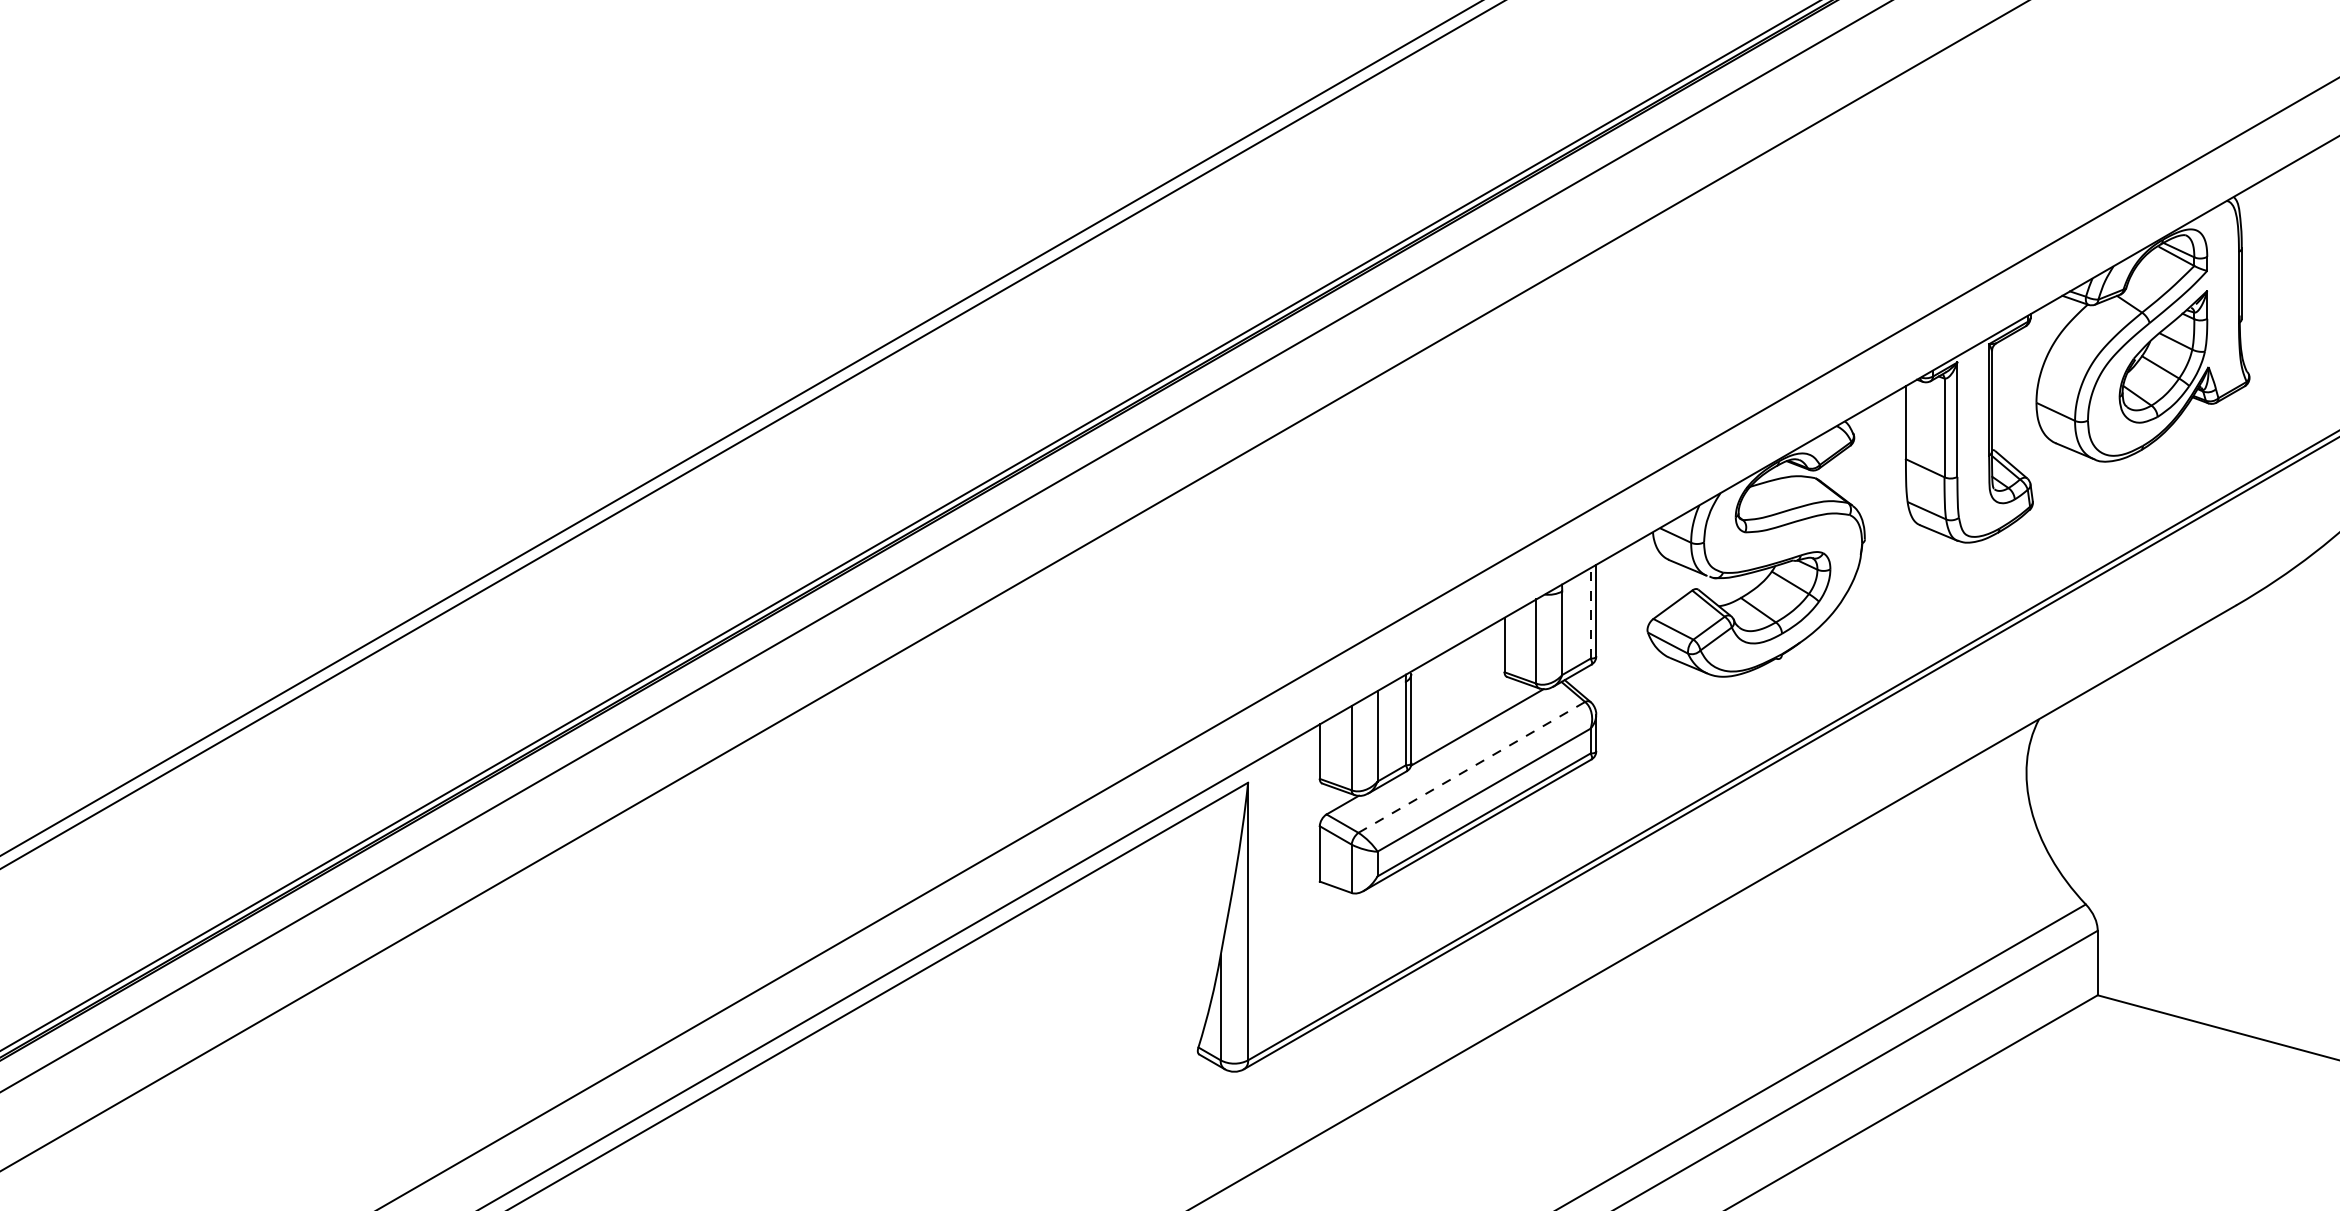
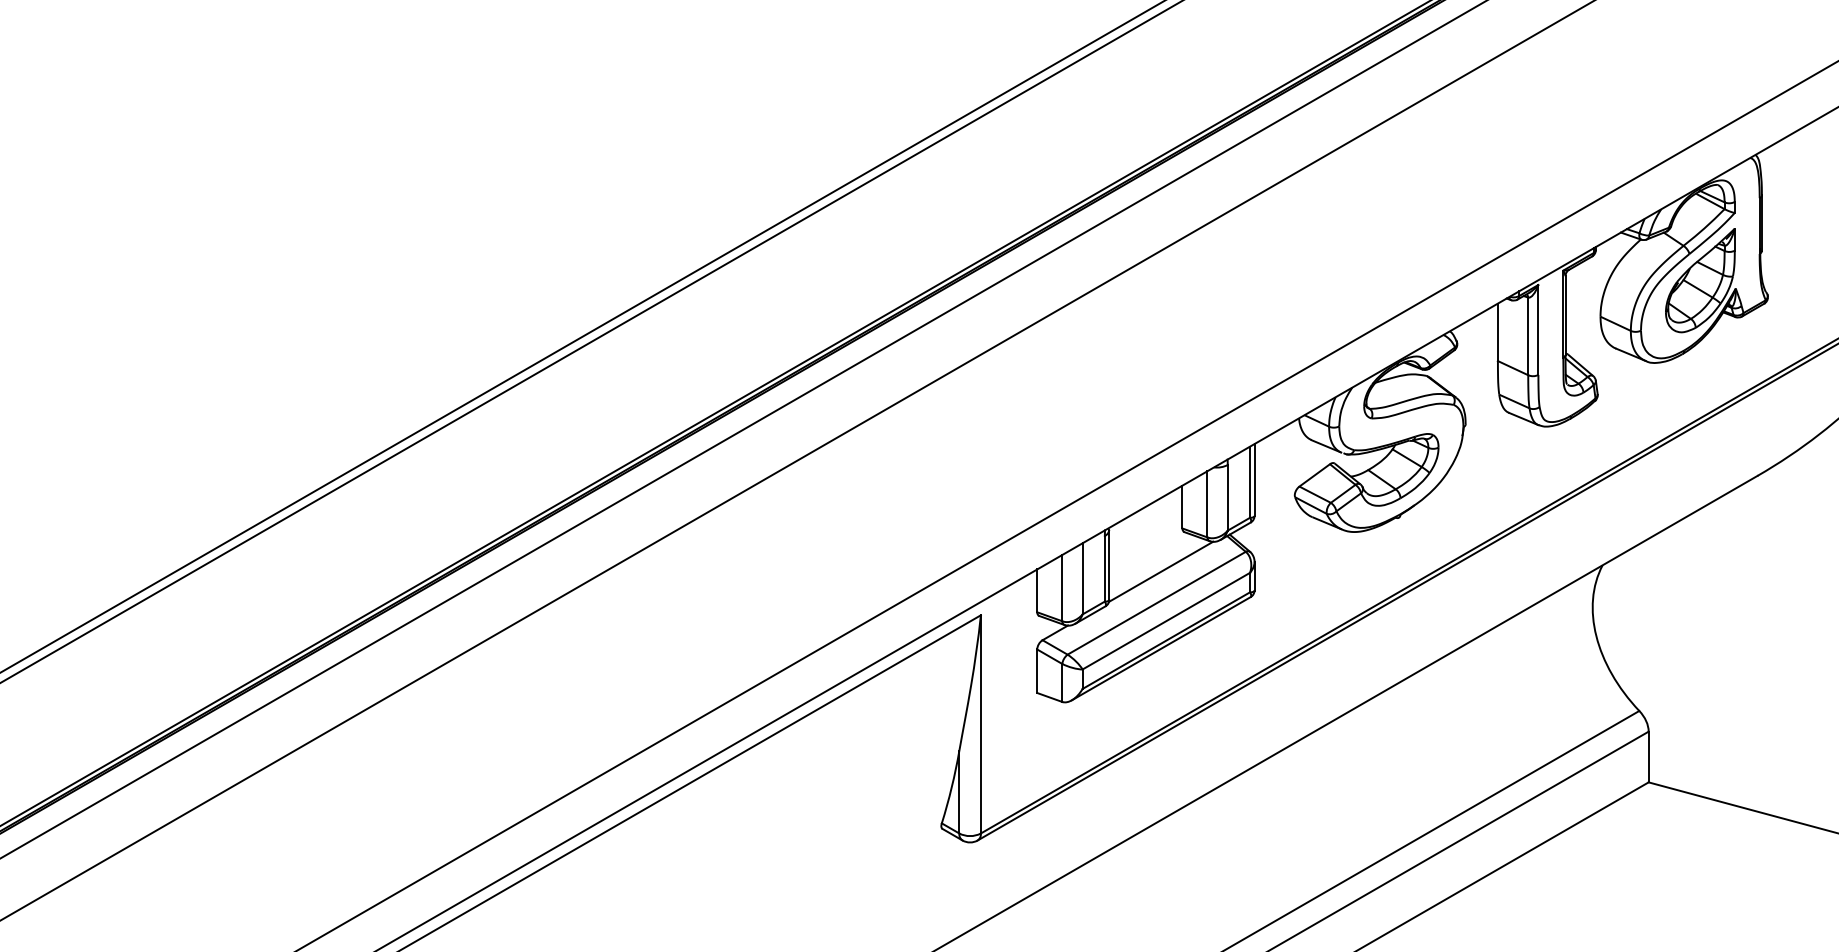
line: (1591, 613) -> (1250, 482), dashed -> solid
line: (1471, 767) -> (1156, 603), dashed -> solid

